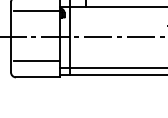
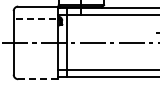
line: (37, 11) -> (37, 19), solid -> dashed
line: (36, 61) -> (36, 64), removed
line: (38, 77) -> (38, 79), solid -> dashed

